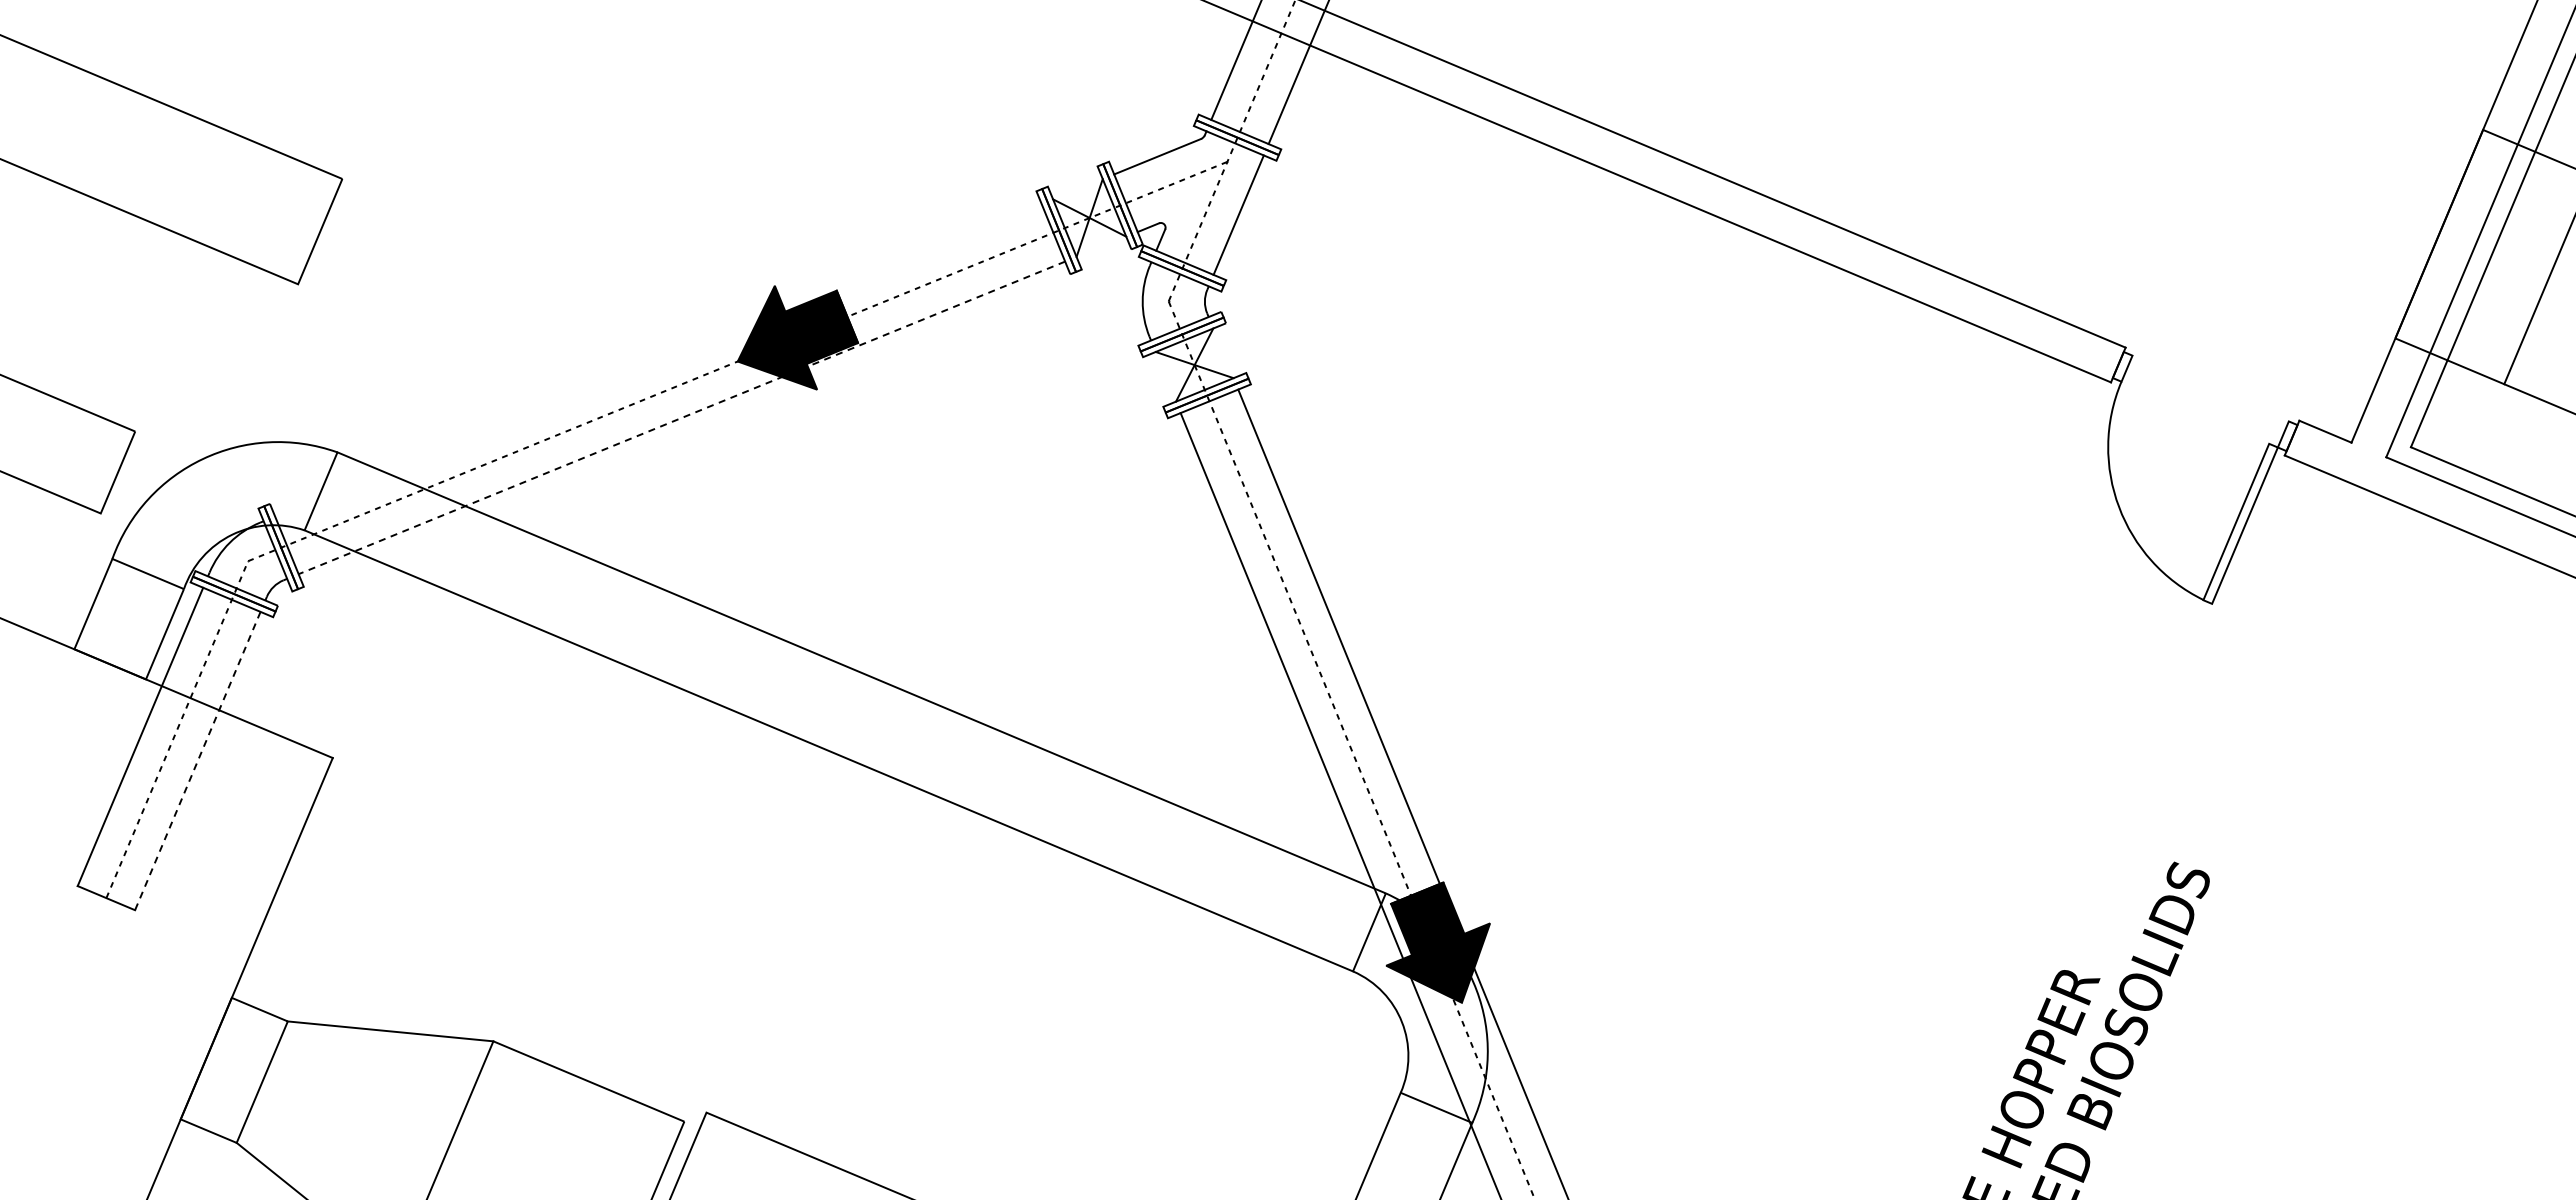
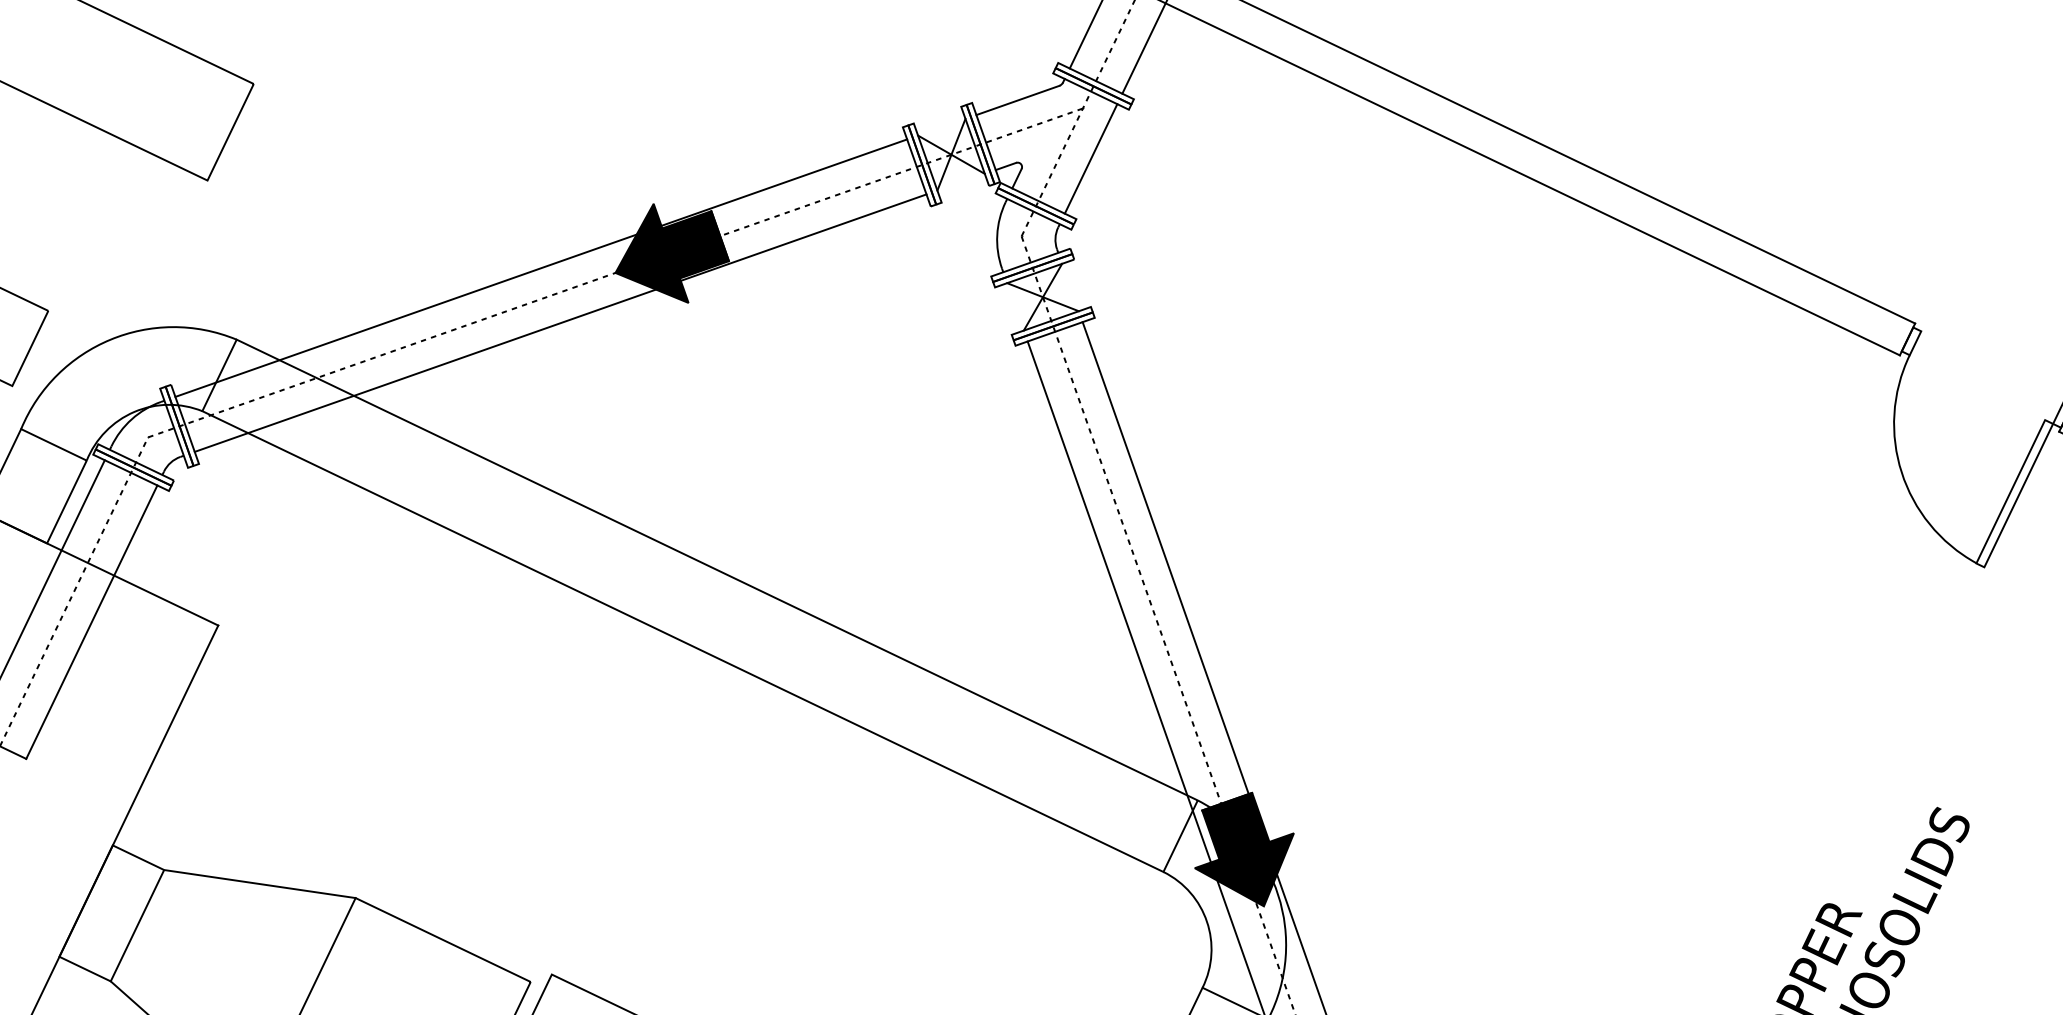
line: (658, 360) -> (541, 268), added
line: (681, 417) -> (560, 322), dashed -> solid
line: (197, 761) -> (91, 622), dashed -> solid

